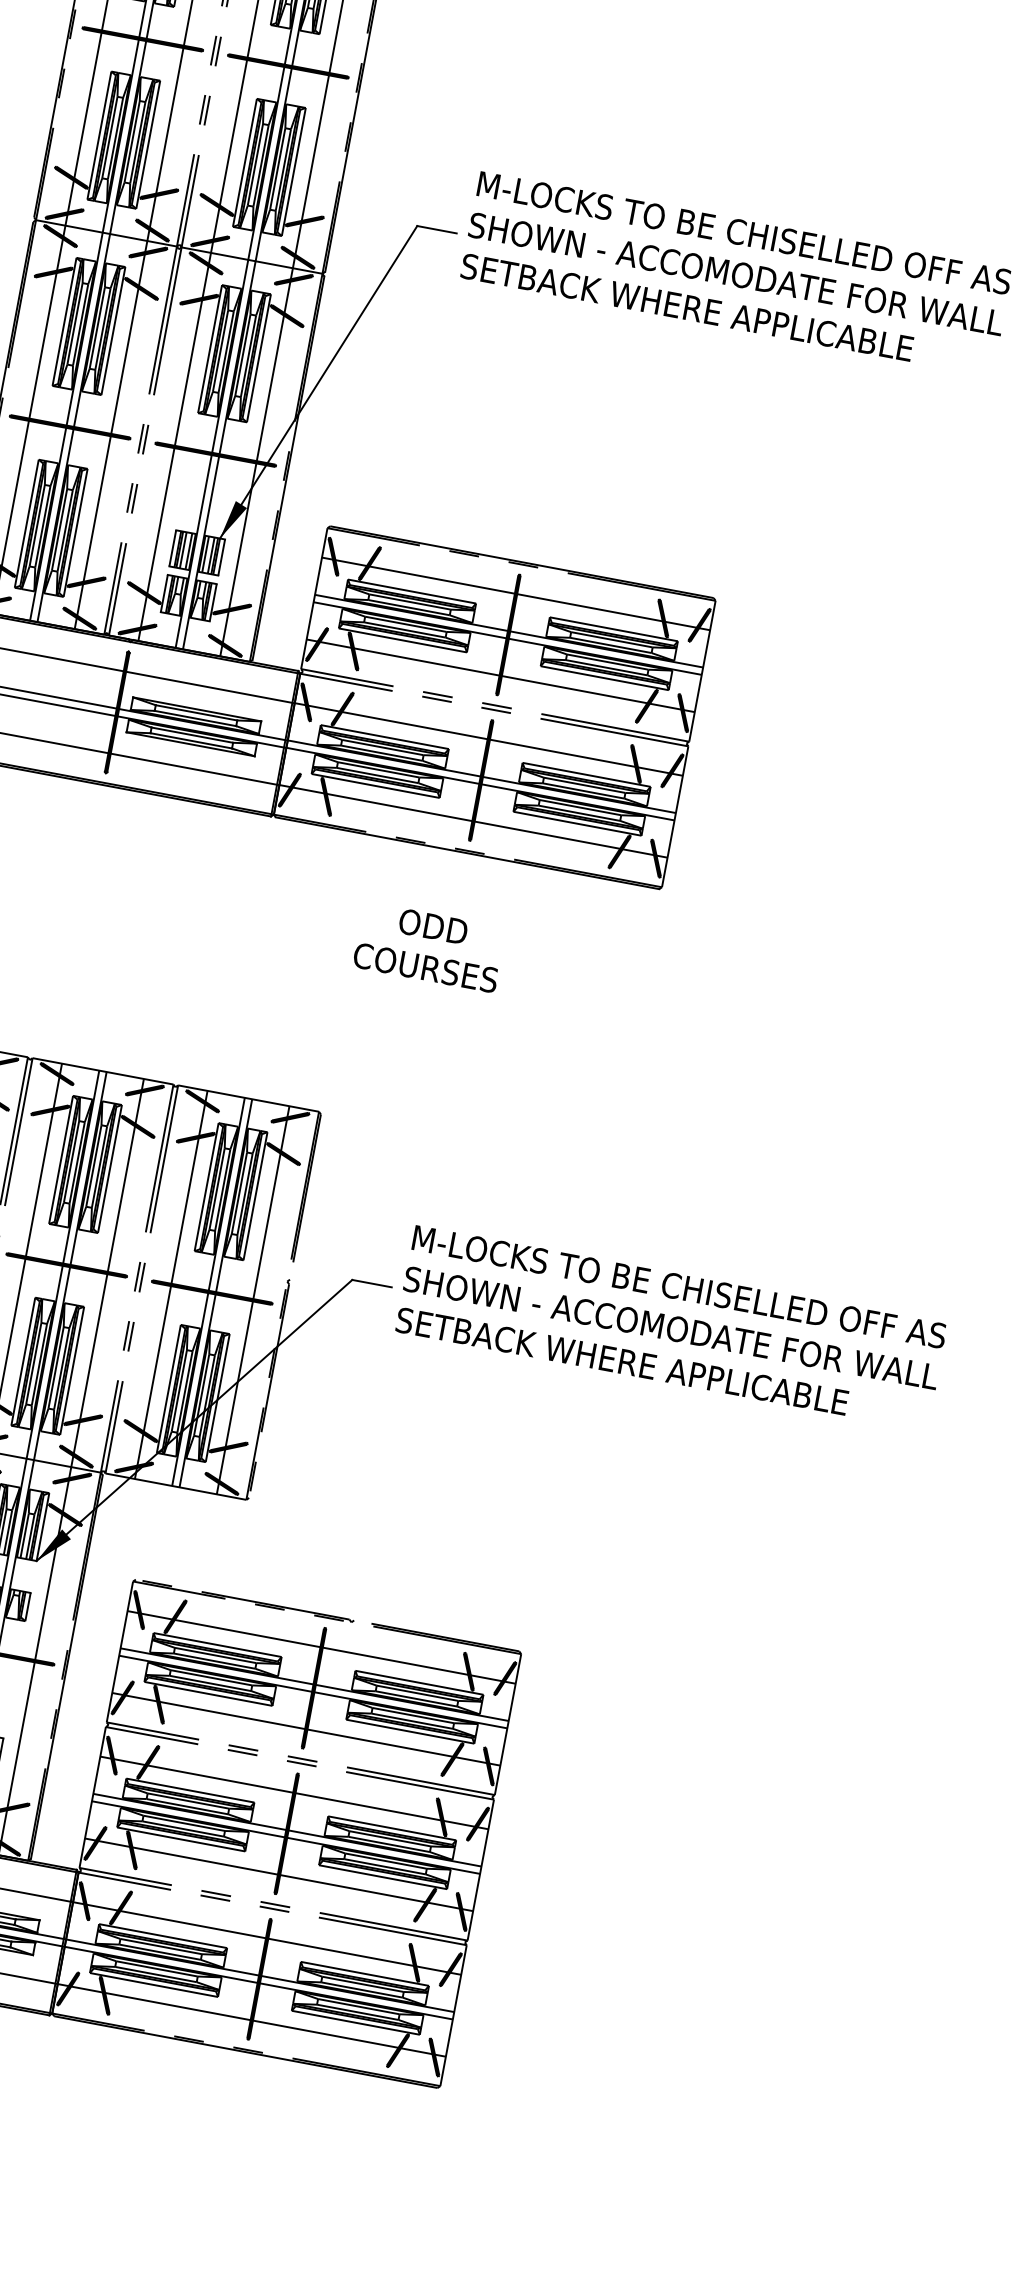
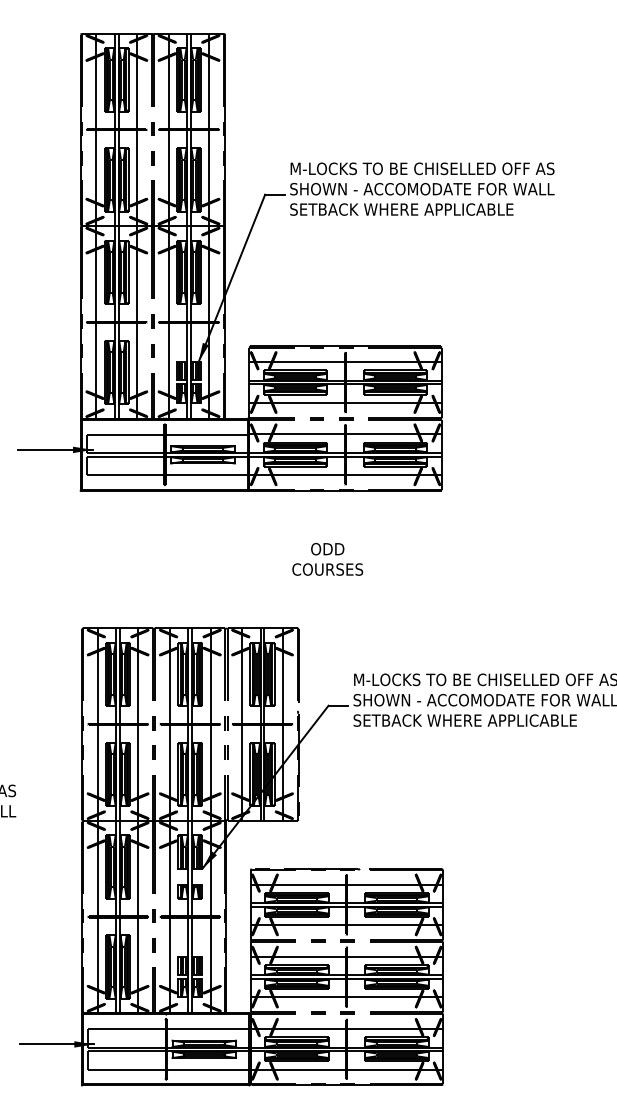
text: (429, 947) -> (327, 559), moved

